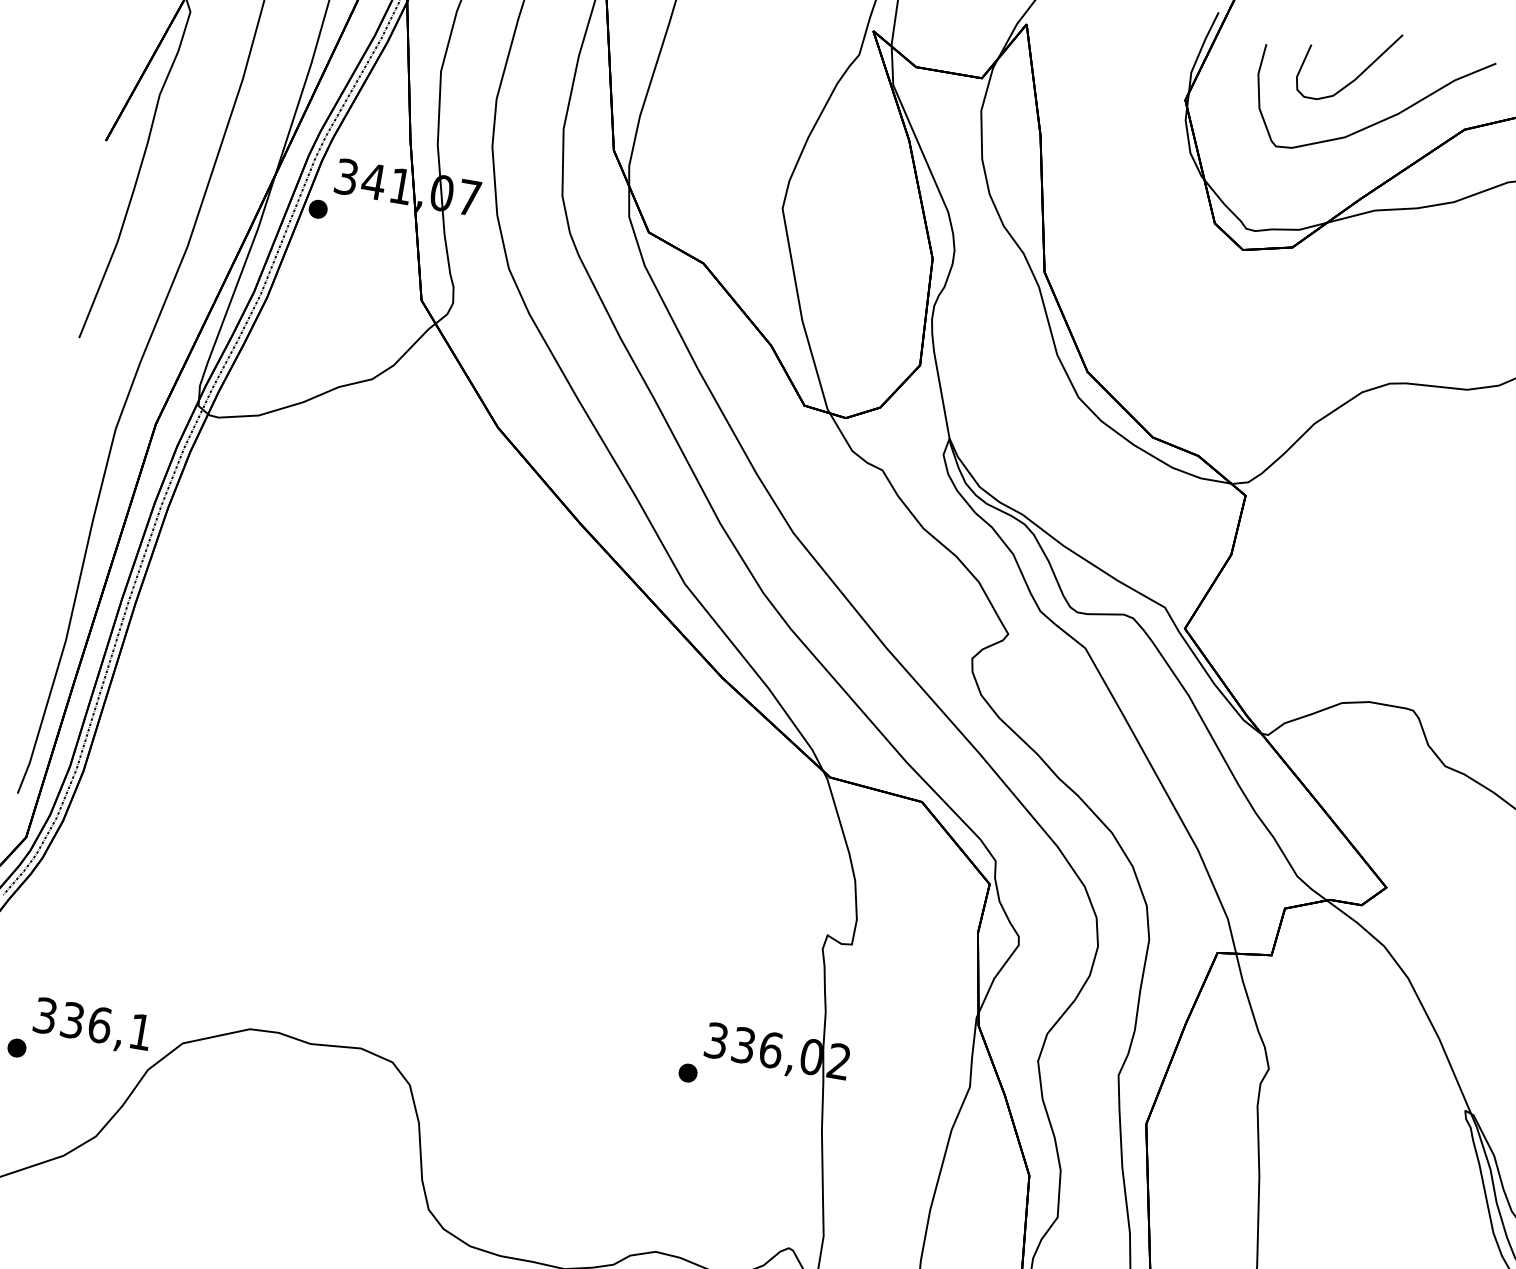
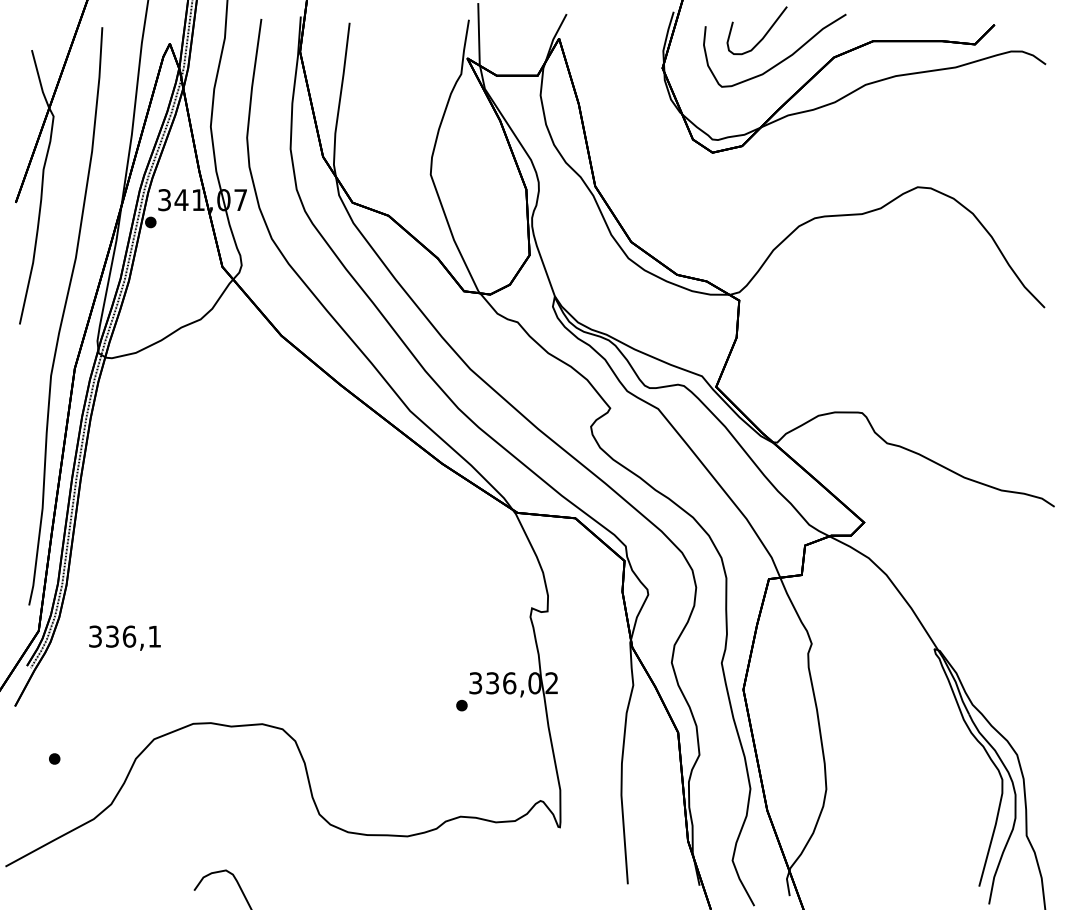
text: (91, 1025) -> (124, 637), moved

